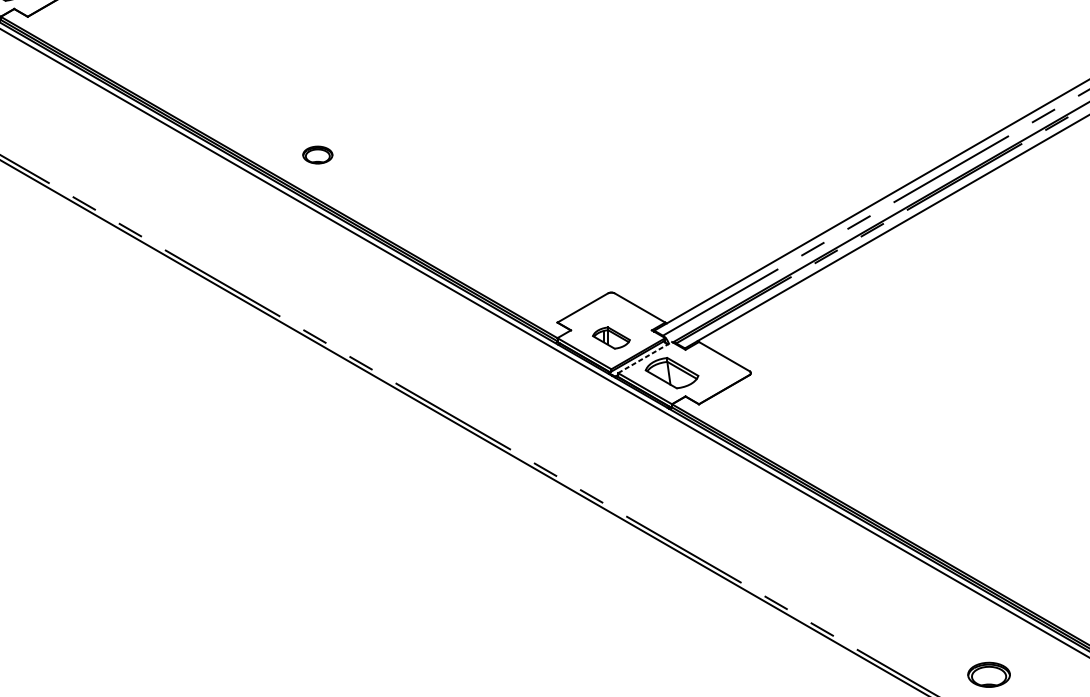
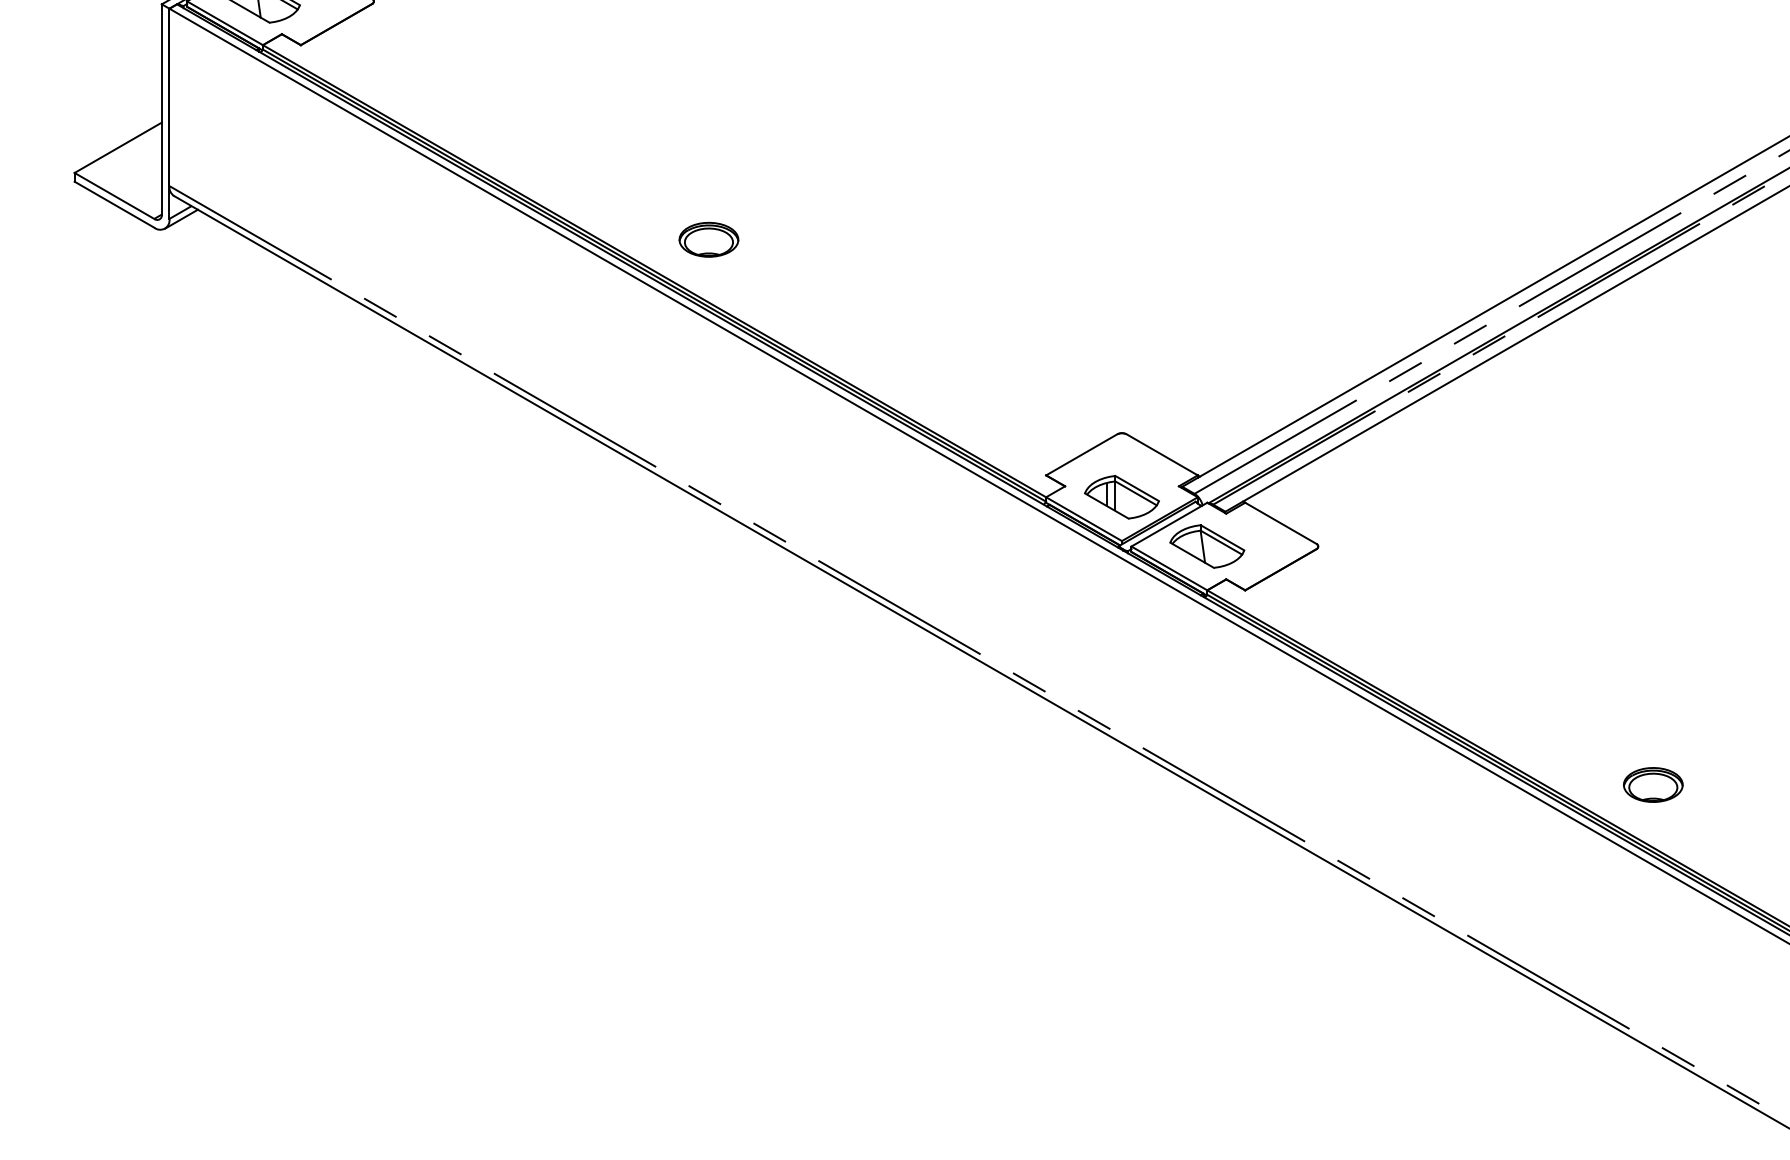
part: (317, 154) -> (708, 239), size x1.43
part: (611, 337) -> (1121, 496), size x1.43
line: (645, 357) -> (1169, 524), dashed -> solid
part: (989, 674) -> (1653, 784), moved

